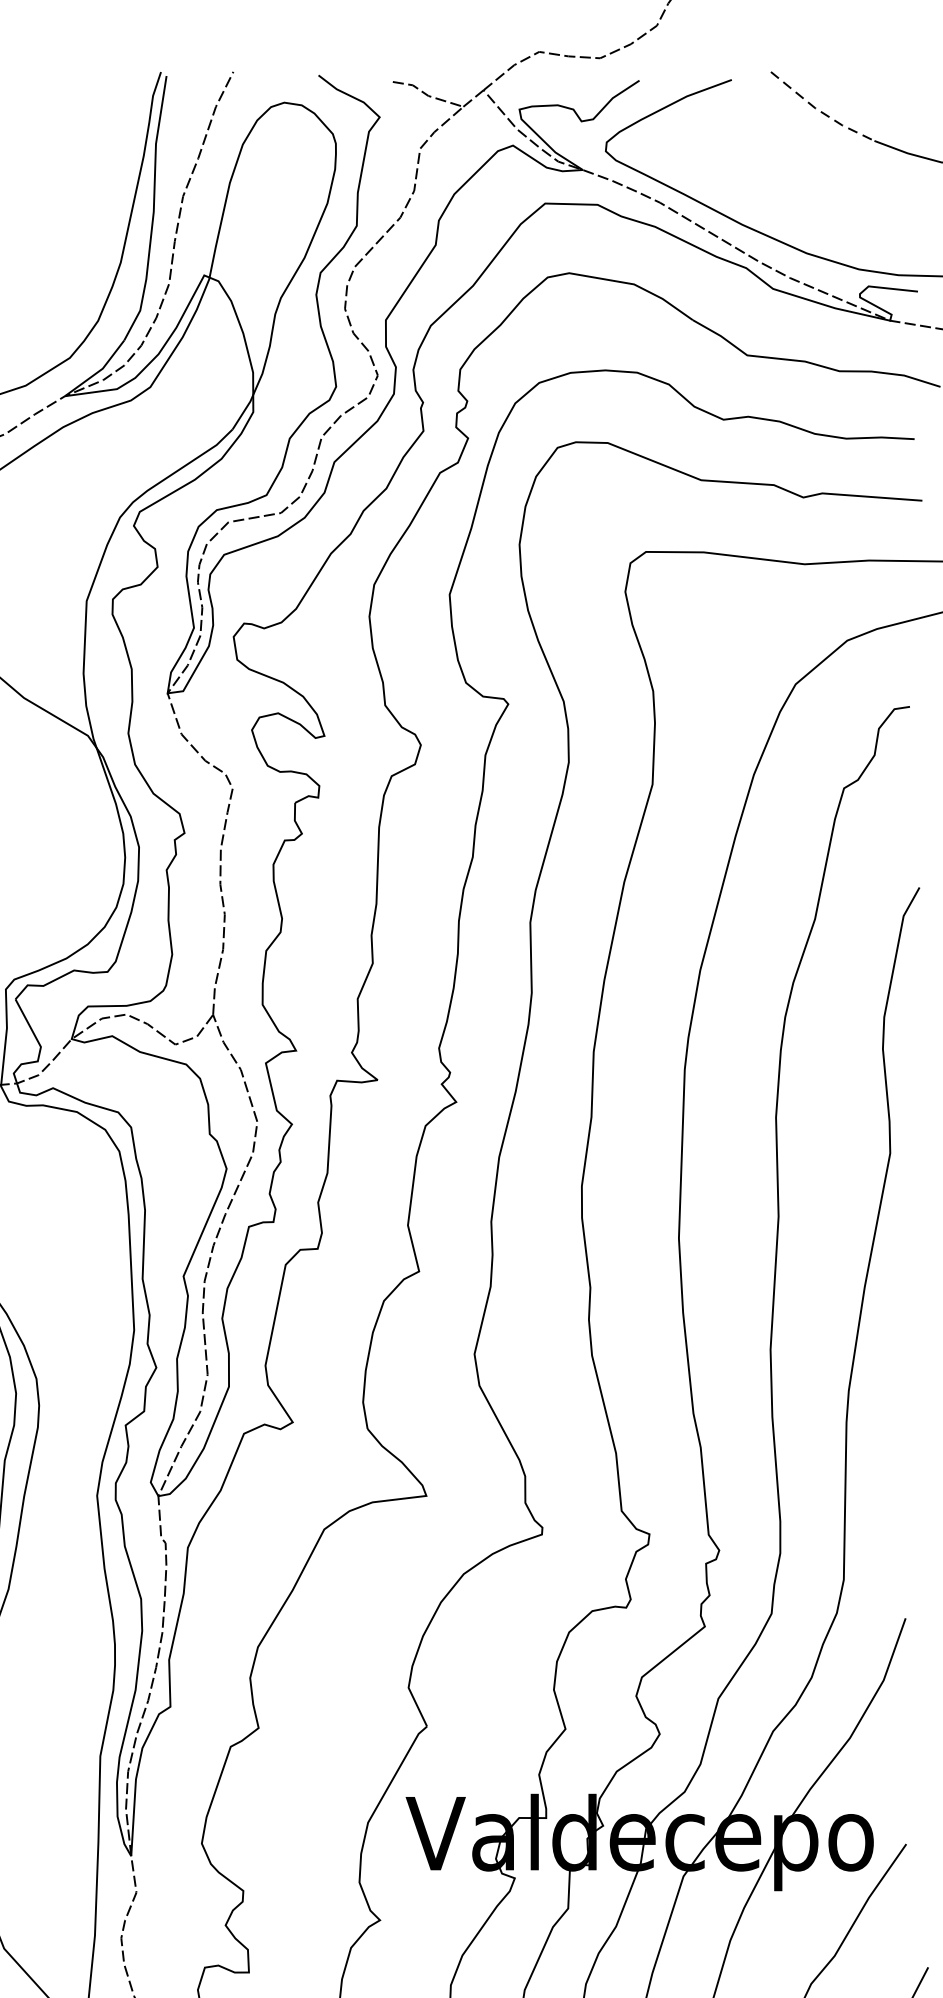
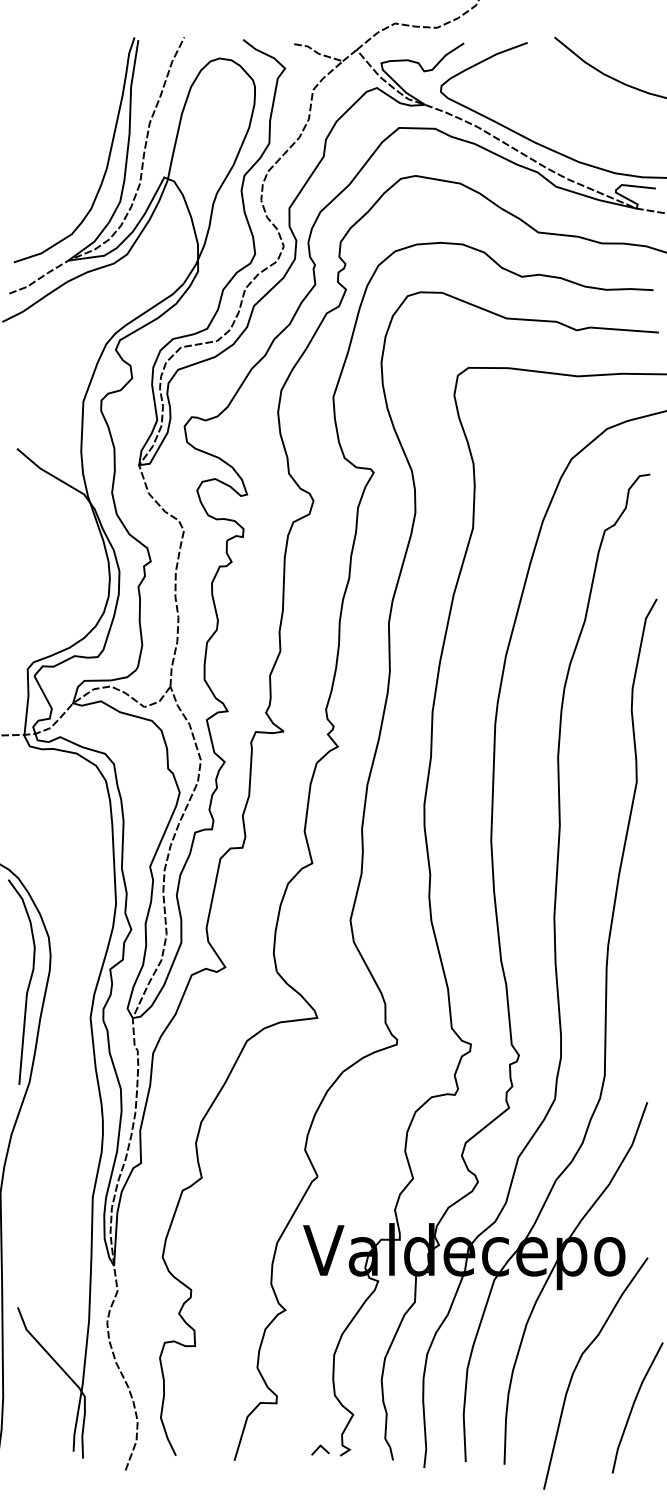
line: (820, 111) -> (588, 64), dashed -> solid

